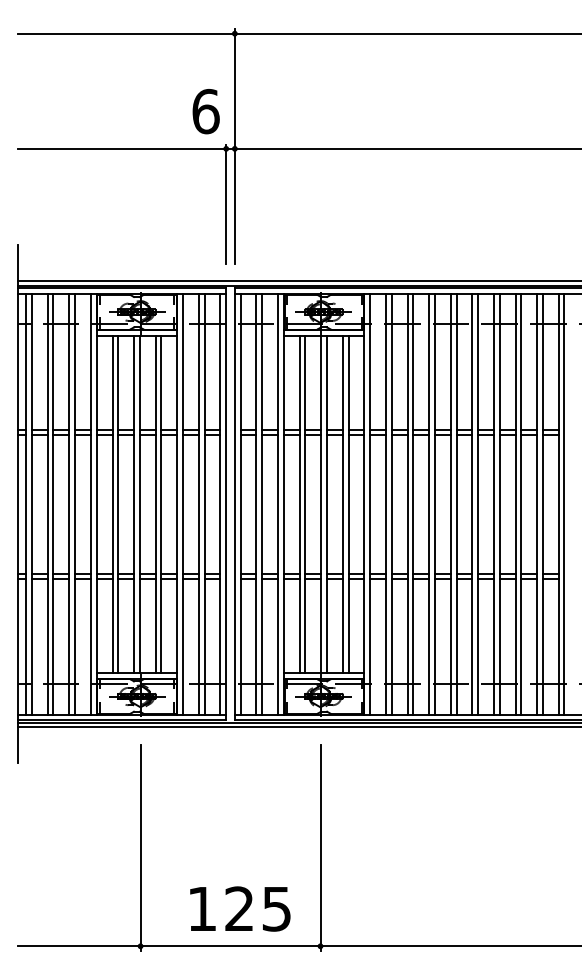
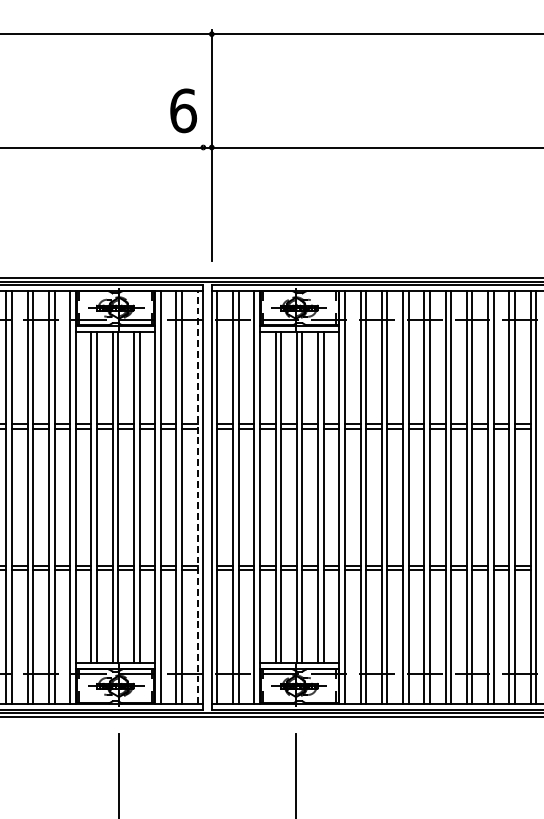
line: (226, 204) -> (203, 202), removed
line: (220, 503) -> (197, 496), solid -> dashed

